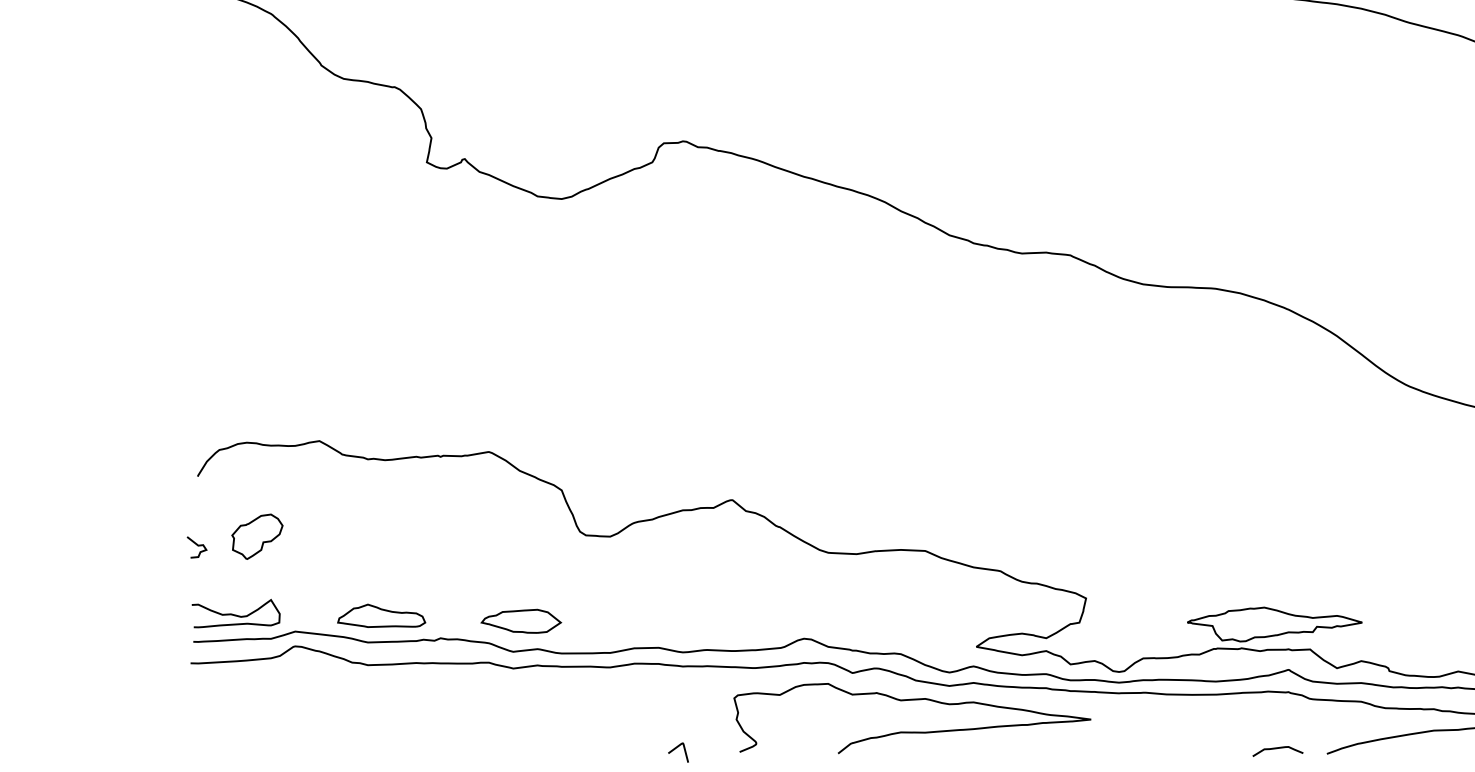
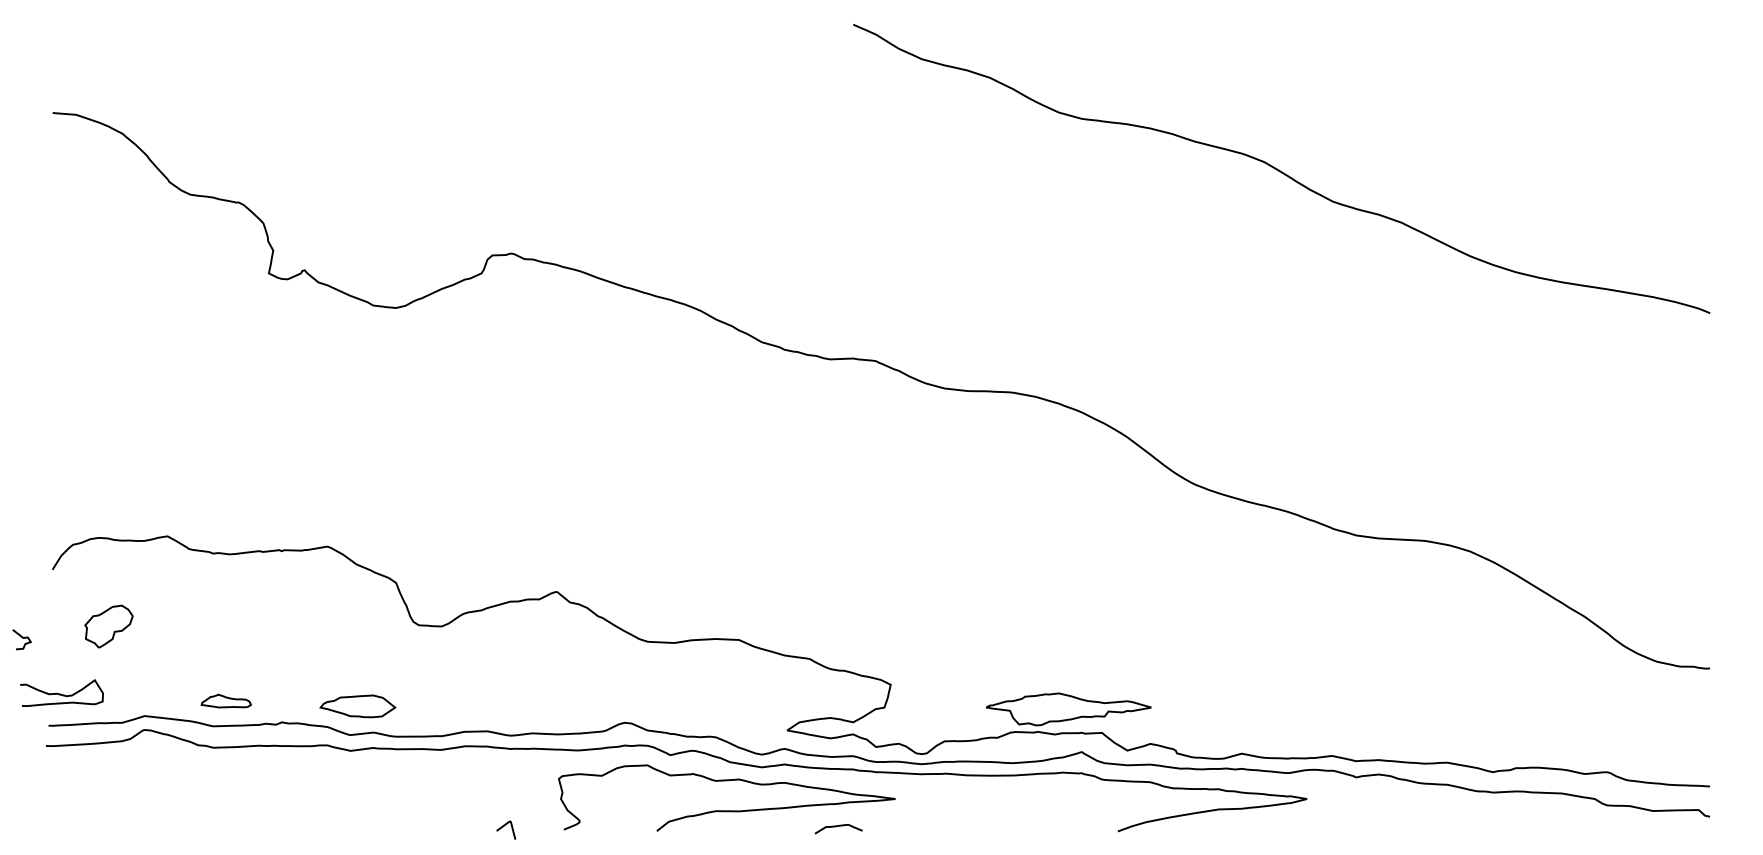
curve: (197, 546) -> (22, 638), moved
curve: (234, 614) -> (60, 693), moved
part: (381, 615) -> (226, 700), size x0.6
curve: (1275, 749) -> (836, 827), moved

